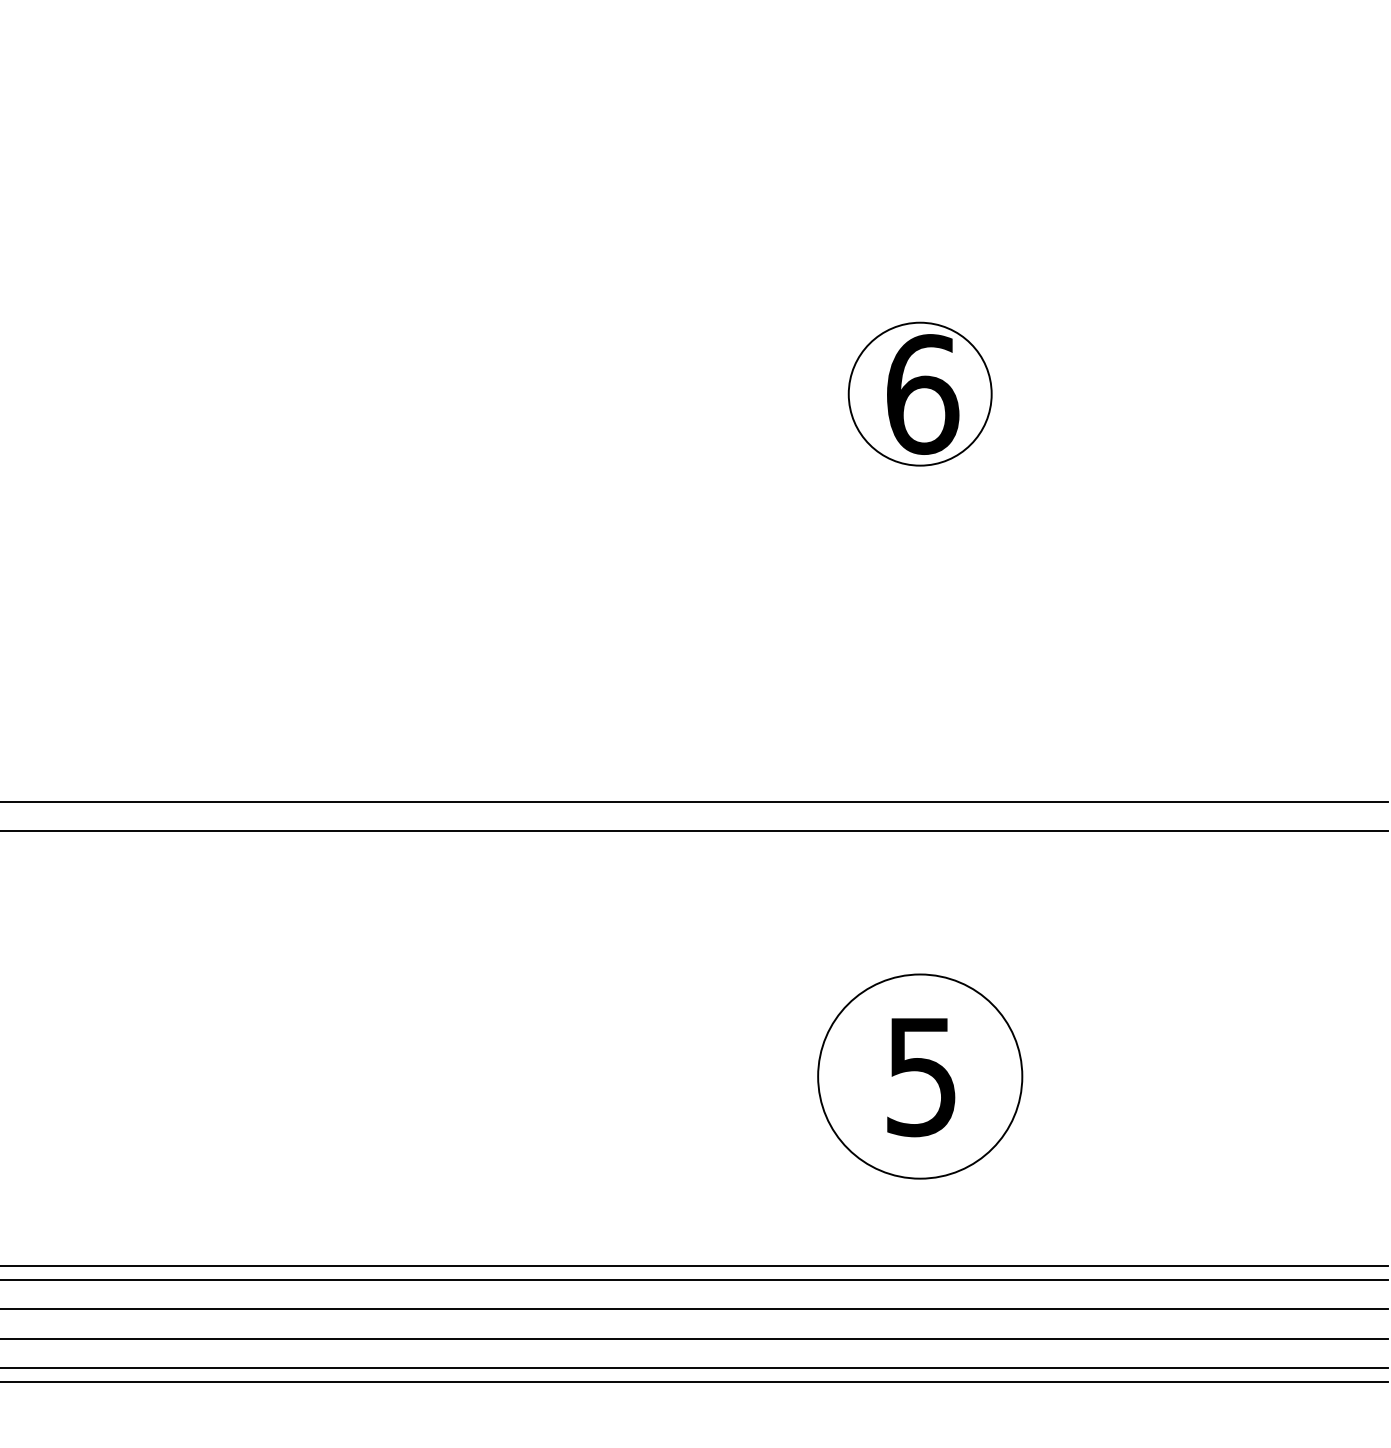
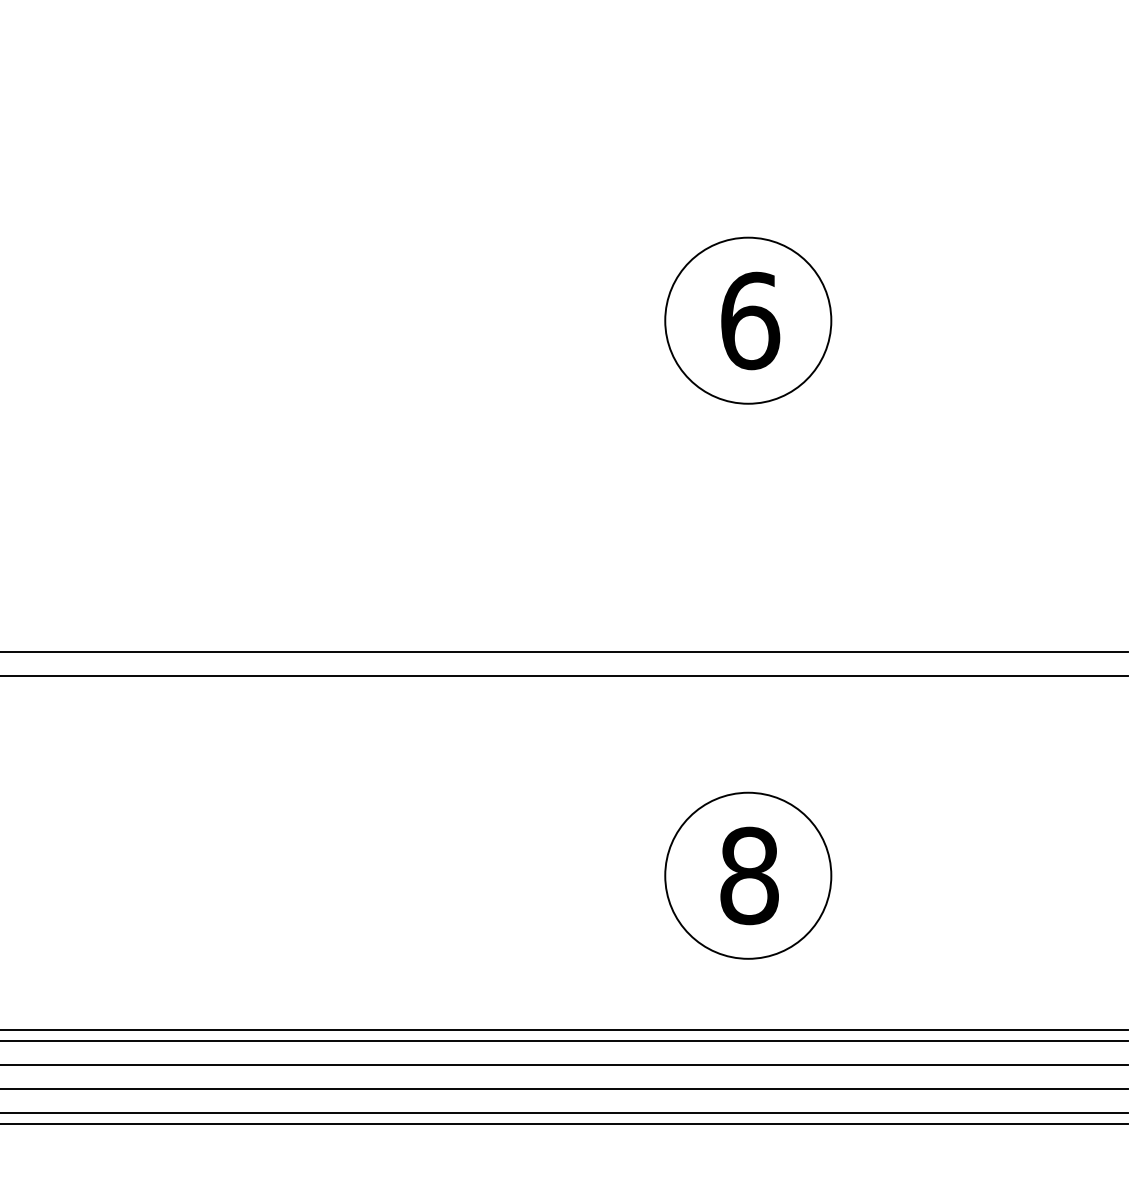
circle: (920, 394) -> (748, 320), size x1.43
text: (921, 1076) -> (749, 875), 5 -> 8

